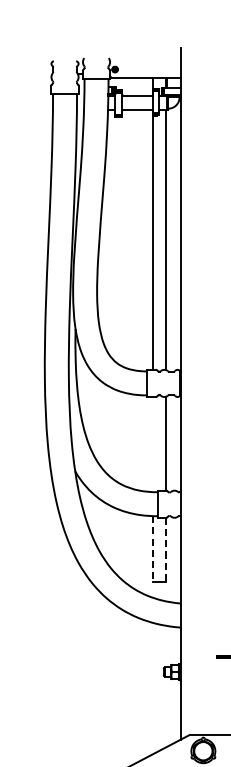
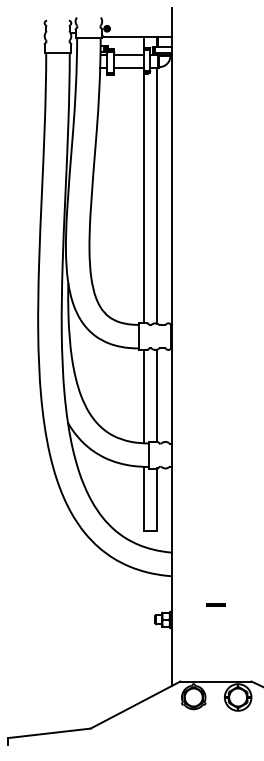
line: (153, 444) -> (144, 396), added
line: (153, 549) -> (144, 499), dashed -> solid
line: (166, 550) -> (157, 500), dashed -> solid

